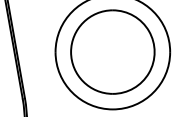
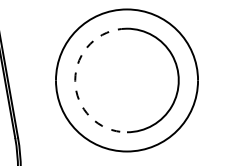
arc: (71, 52) -> (75, 80), solid -> dashed

